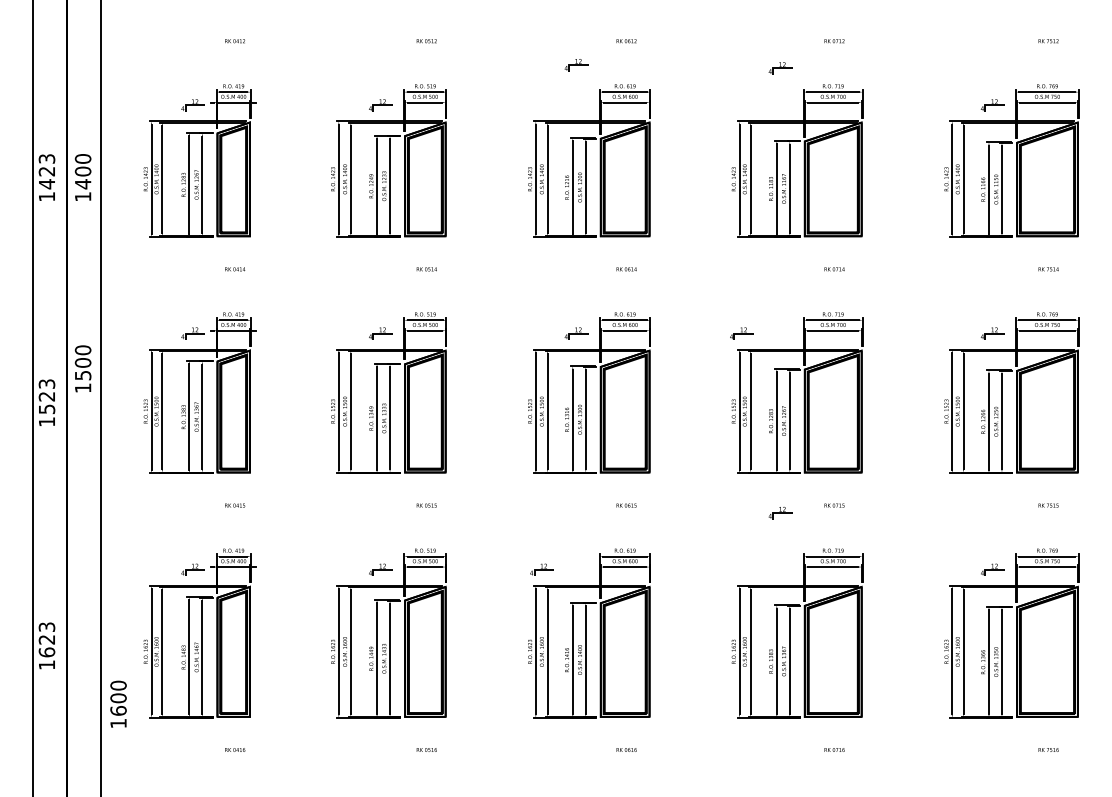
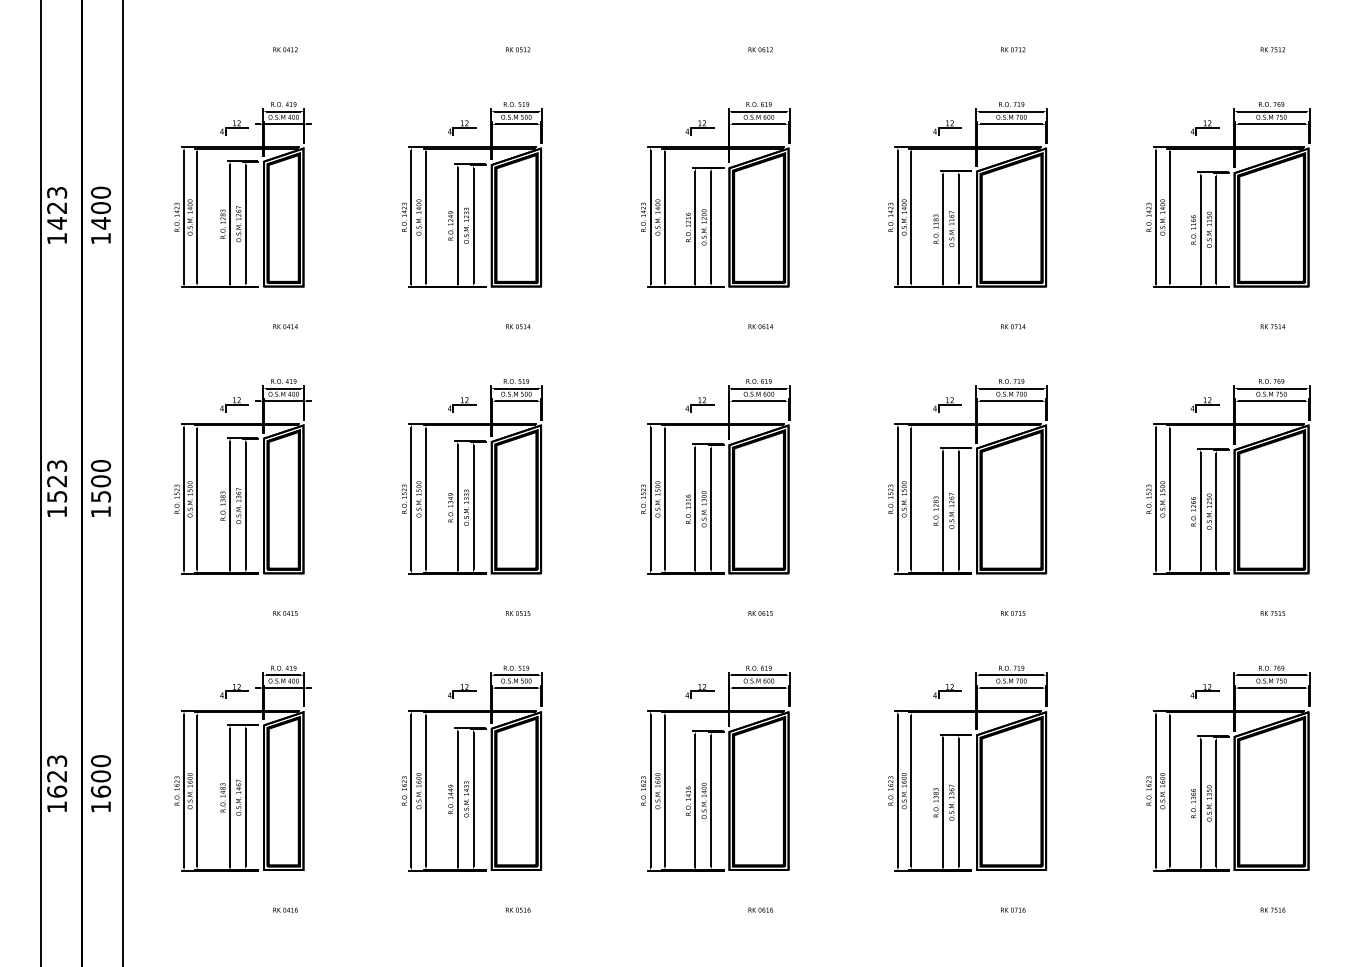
part: (576, 64) -> (699, 127), moved
part: (780, 68) -> (947, 127), moved
part: (741, 333) -> (947, 404), moved
text: (83, 368) -> (101, 488), moved
part: (780, 513) -> (947, 691), moved
part: (541, 569) -> (699, 691), moved
text: (118, 704) -> (101, 783), moved

